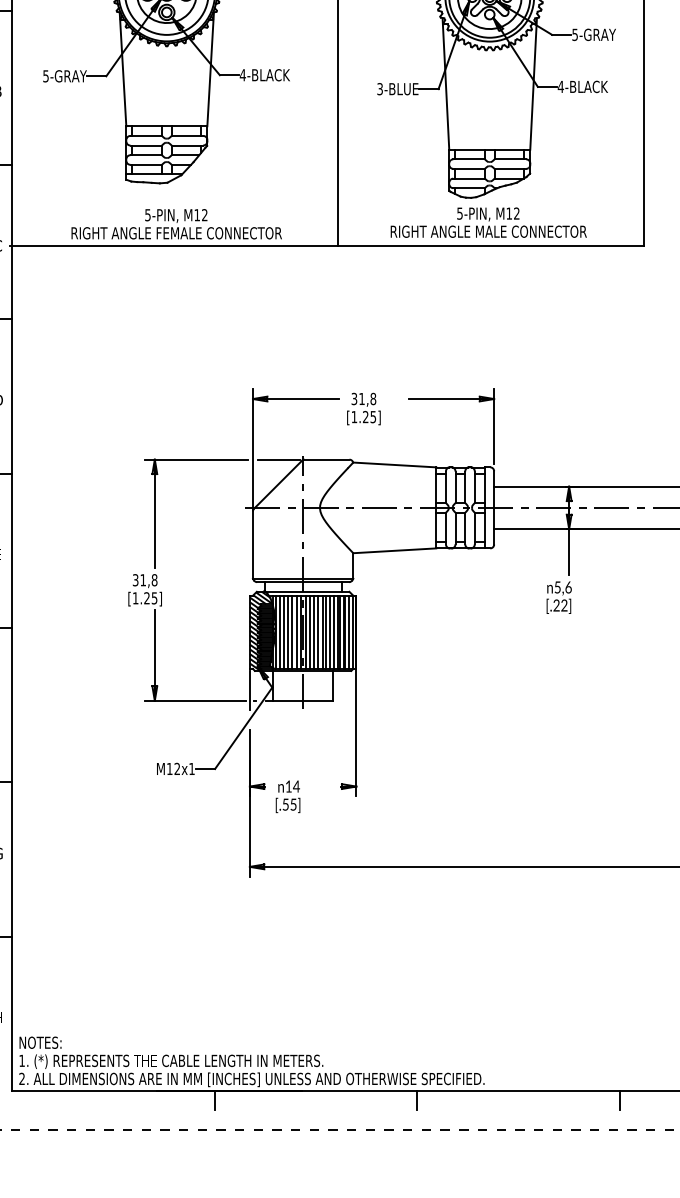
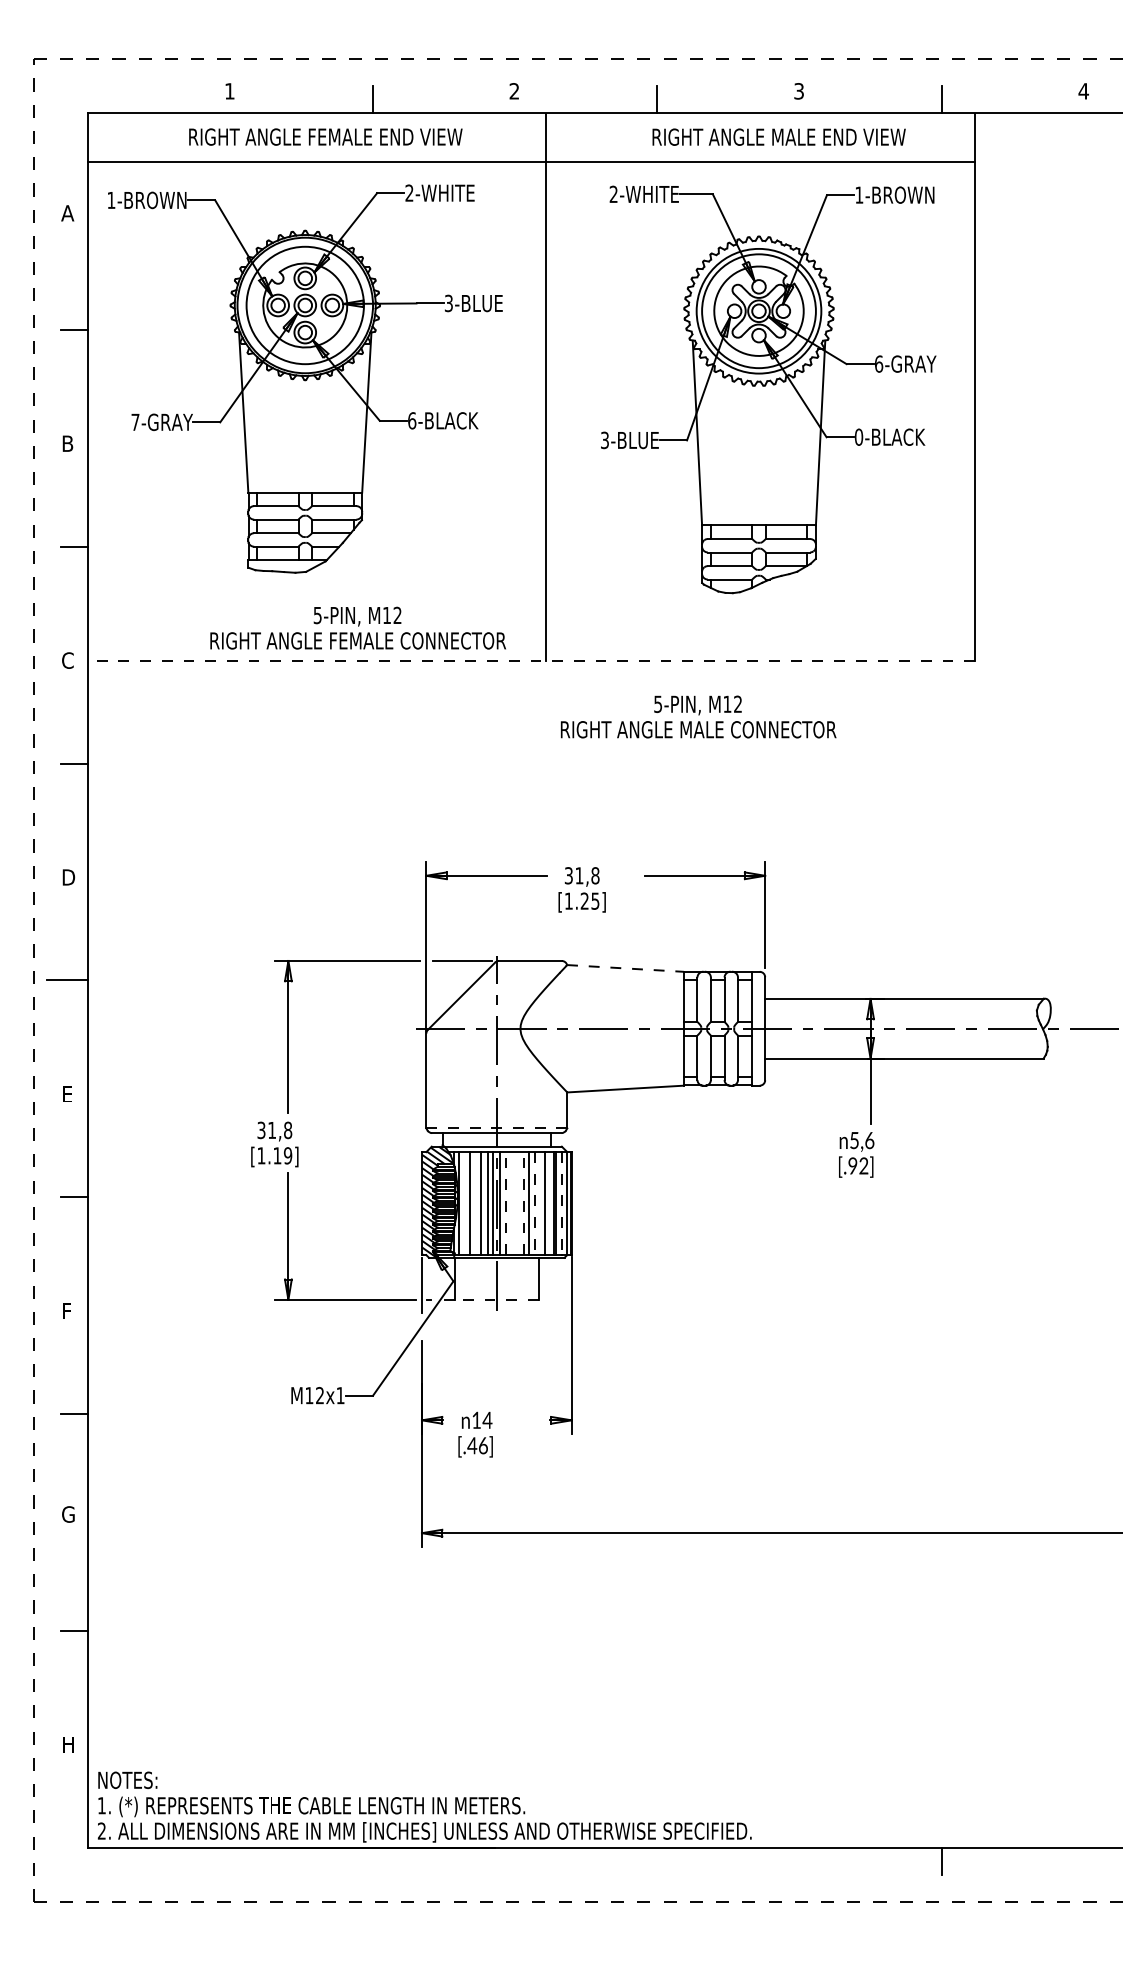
text: (575, 34) -> (879, 363), 5-GRAY -> 6-GRAY
text: (242, 74) -> (411, 420), 4-BLACK -> 6-BLACK
text: (46, 76) -> (135, 422), 5-GRAY -> 7-GRAY
text: (560, 86) -> (858, 436), 4-BLACK -> 0-BLACK
text: (488, 222) -> (698, 716), moved
text: (176, 223) -> (357, 627), moved
line: (327, 245) -> (530, 660), solid -> dashed
line: (394, 465) -> (625, 968), solid -> dashed
line: (302, 578) -> (496, 1128), solid -> dashed
text: (150, 598) -> (282, 1155), [1.25] -> [1.19]
text: (556, 605) -> (852, 1166), [.22] -> [.92]
line: (280, 632) -> (464, 1203), removed
line: (287, 632) -> (475, 1203), removed
line: (309, 632) -> (505, 1203), solid -> dashed
line: (314, 632) -> (512, 1203), removed
line: (317, 632) -> (517, 1203), removed
line: (322, 632) -> (524, 1203), solid -> dashed
line: (329, 632) -> (534, 1203), solid -> dashed
line: (333, 632) -> (539, 1203), removed
line: (339, 632) -> (548, 1203), removed
line: (349, 632) -> (561, 1203), solid -> dashed
line: (302, 700) -> (496, 1299), solid -> dashed
text: (289, 804) -> (477, 1445), [.55] -> [.46]
line: (214, 1100) -> (372, 1861), removed
line: (417, 1100) -> (657, 1861), removed

